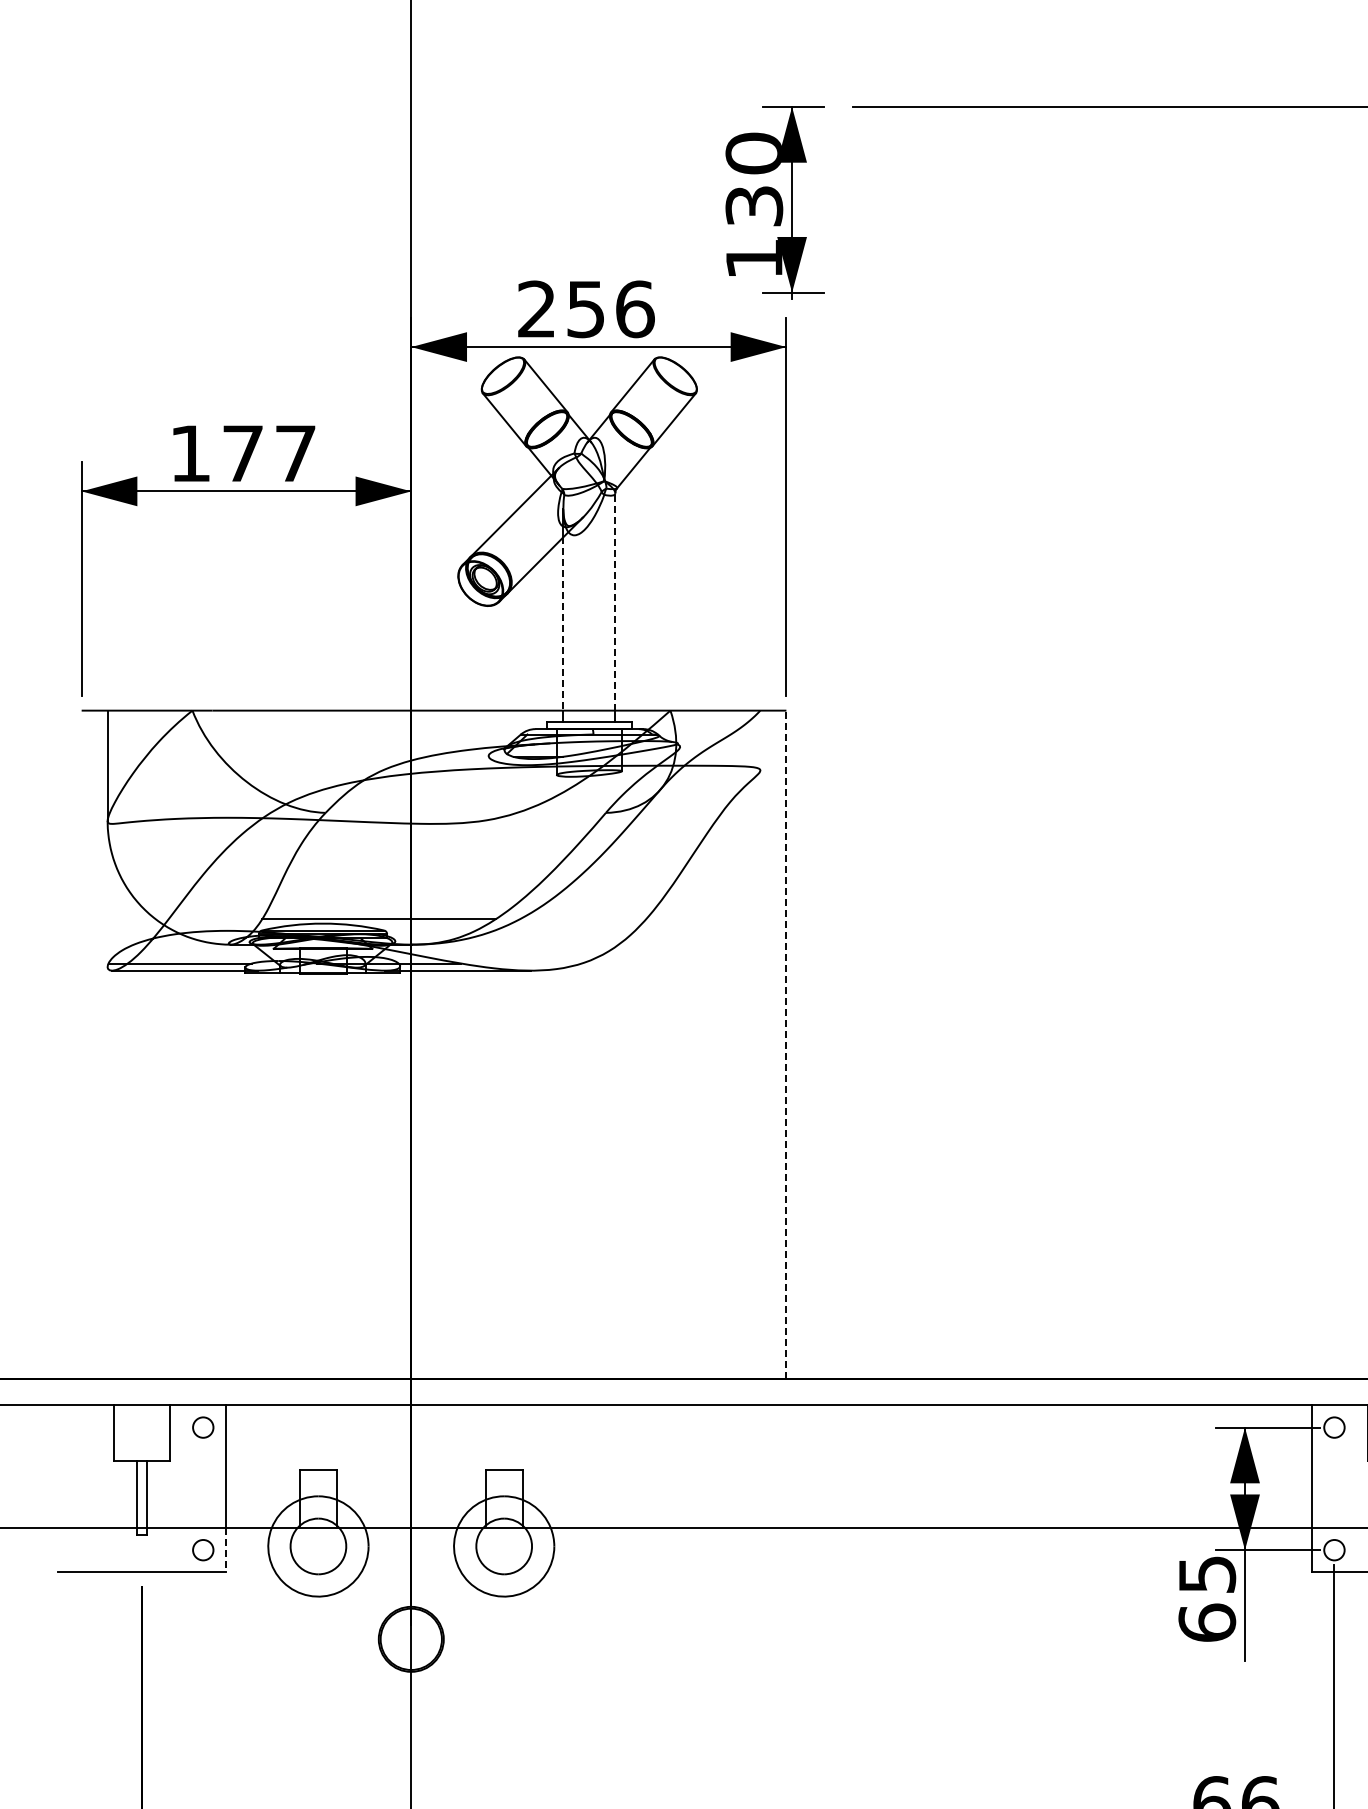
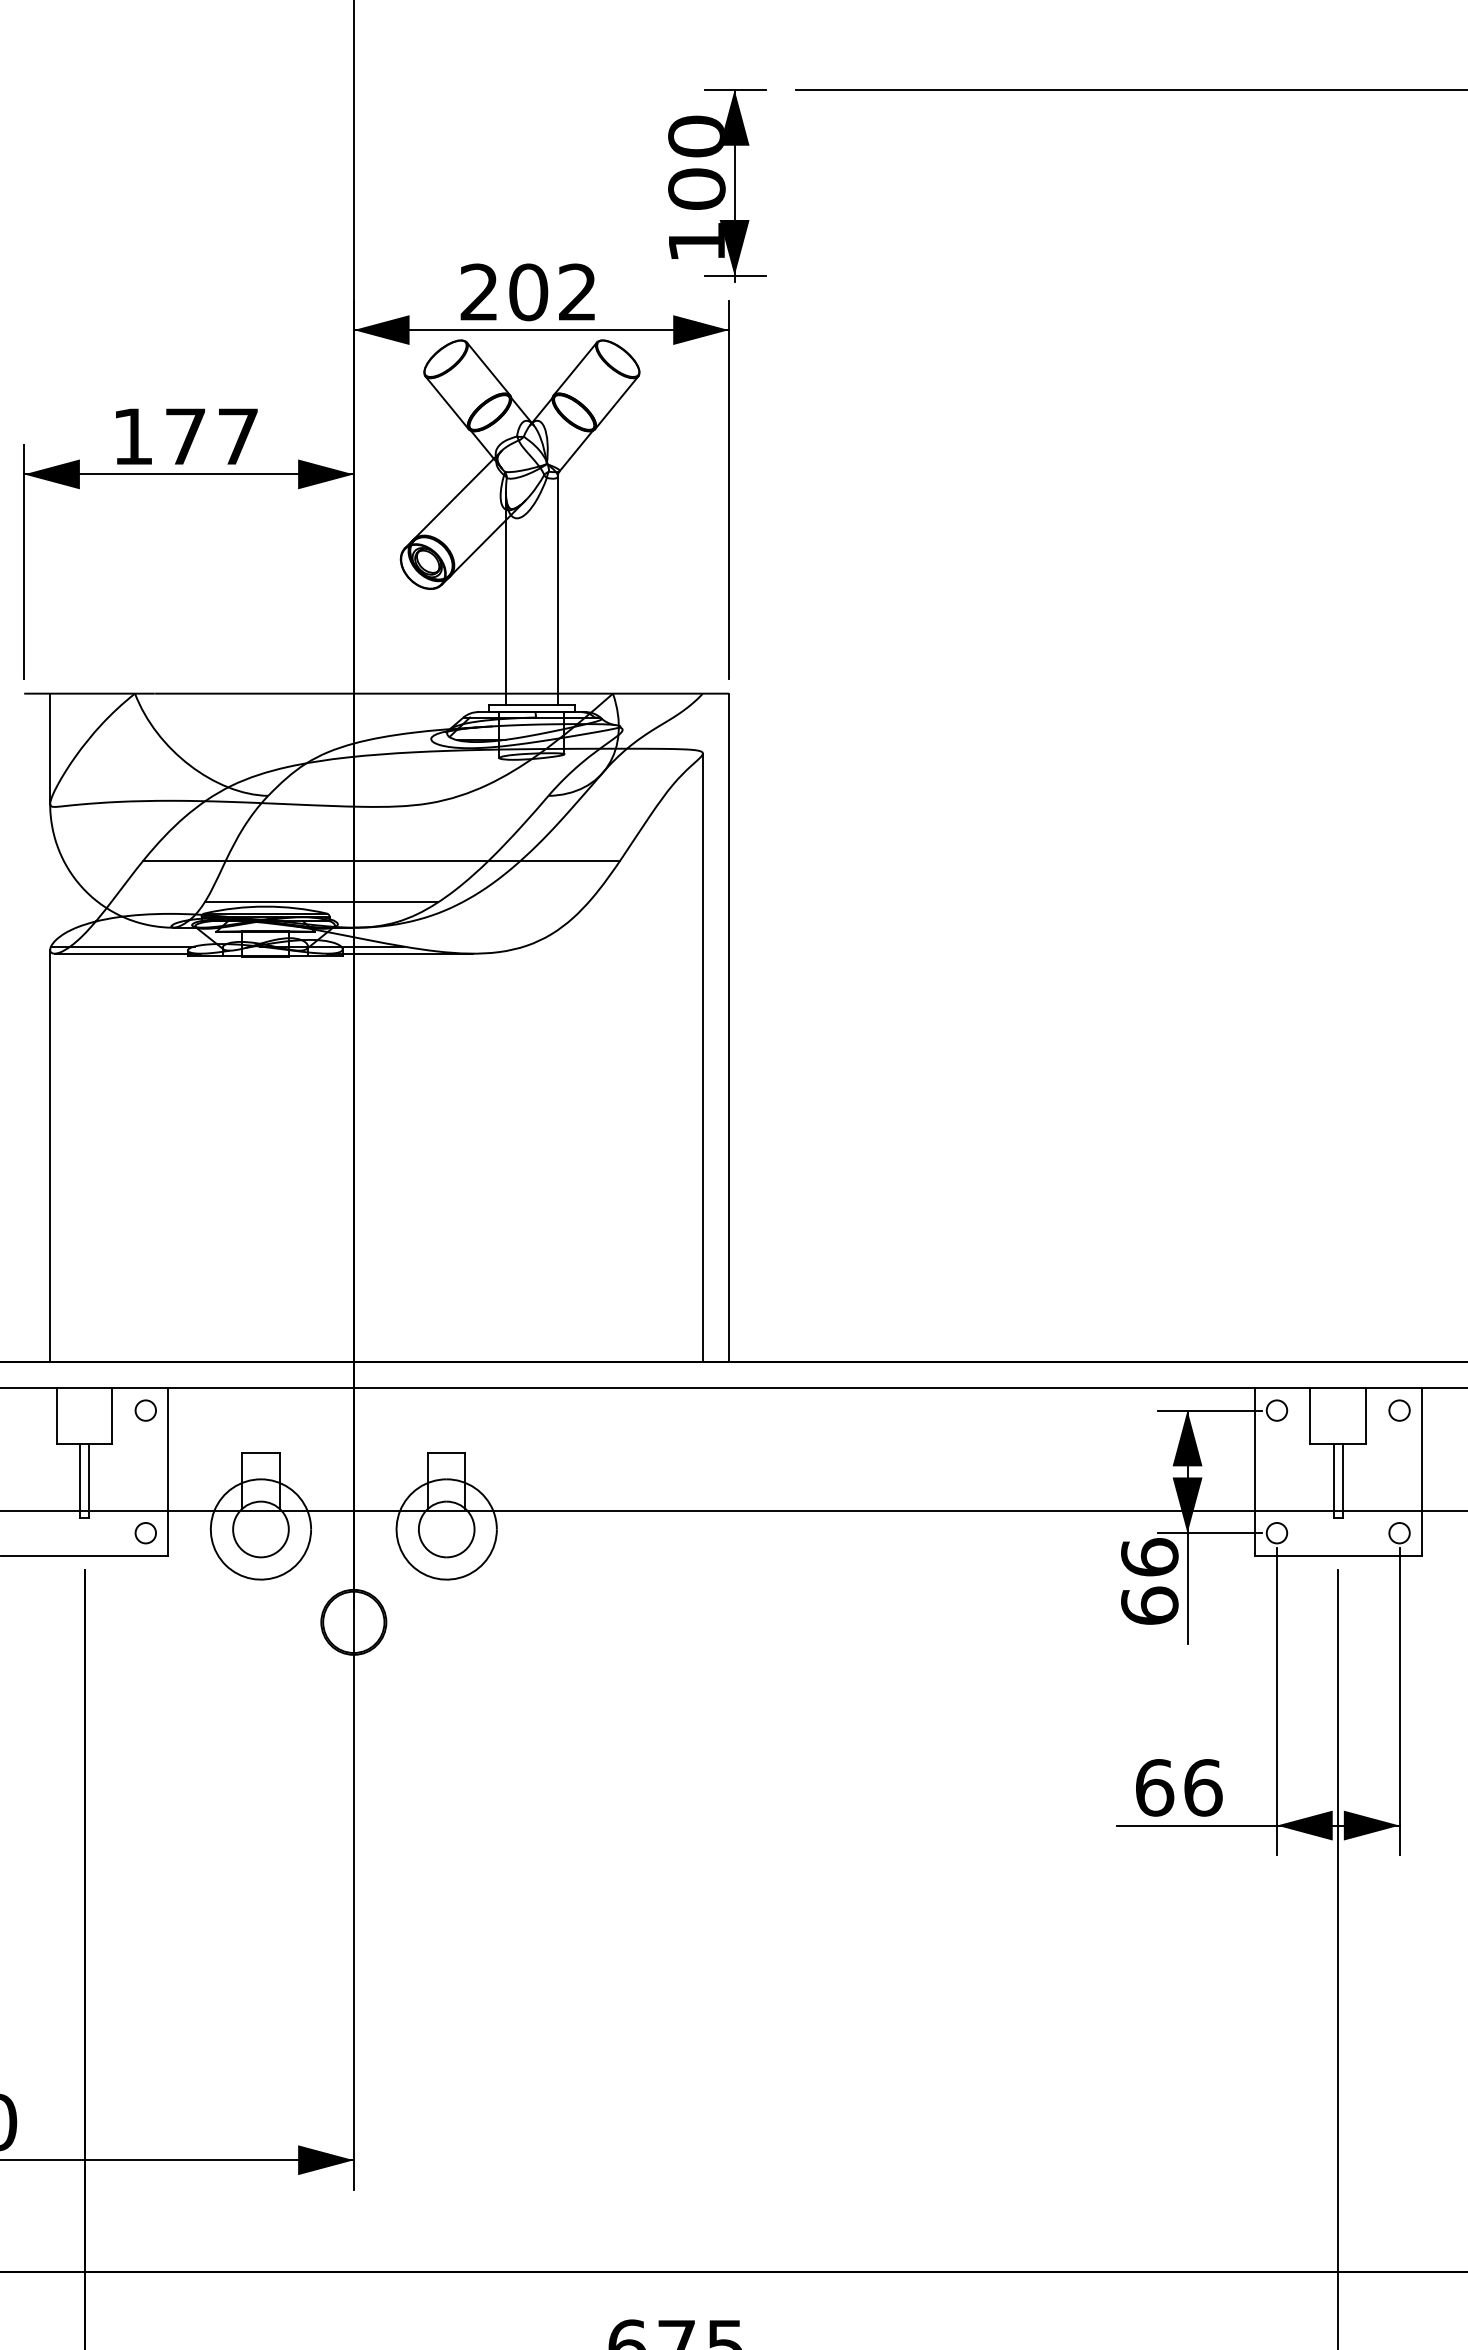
text: (753, 205) -> (696, 188), 130 -> 100
text: (610, 309) -> (553, 292), 256 -> 202
line: (614, 601) -> (557, 584), dashed -> solid
line: (562, 623) -> (505, 606), dashed -> solid
line: (437, 878) -> (380, 861), added
line: (785, 1044) -> (728, 1027), dashed -> solid
line: (759, 1074) -> (702, 1057), added
line: (107, 1172) -> (50, 1155), added
line: (225, 1550) -> (168, 1533), dashed -> solid
text: (1206, 1574) -> (1149, 1557), 65 -> 66

